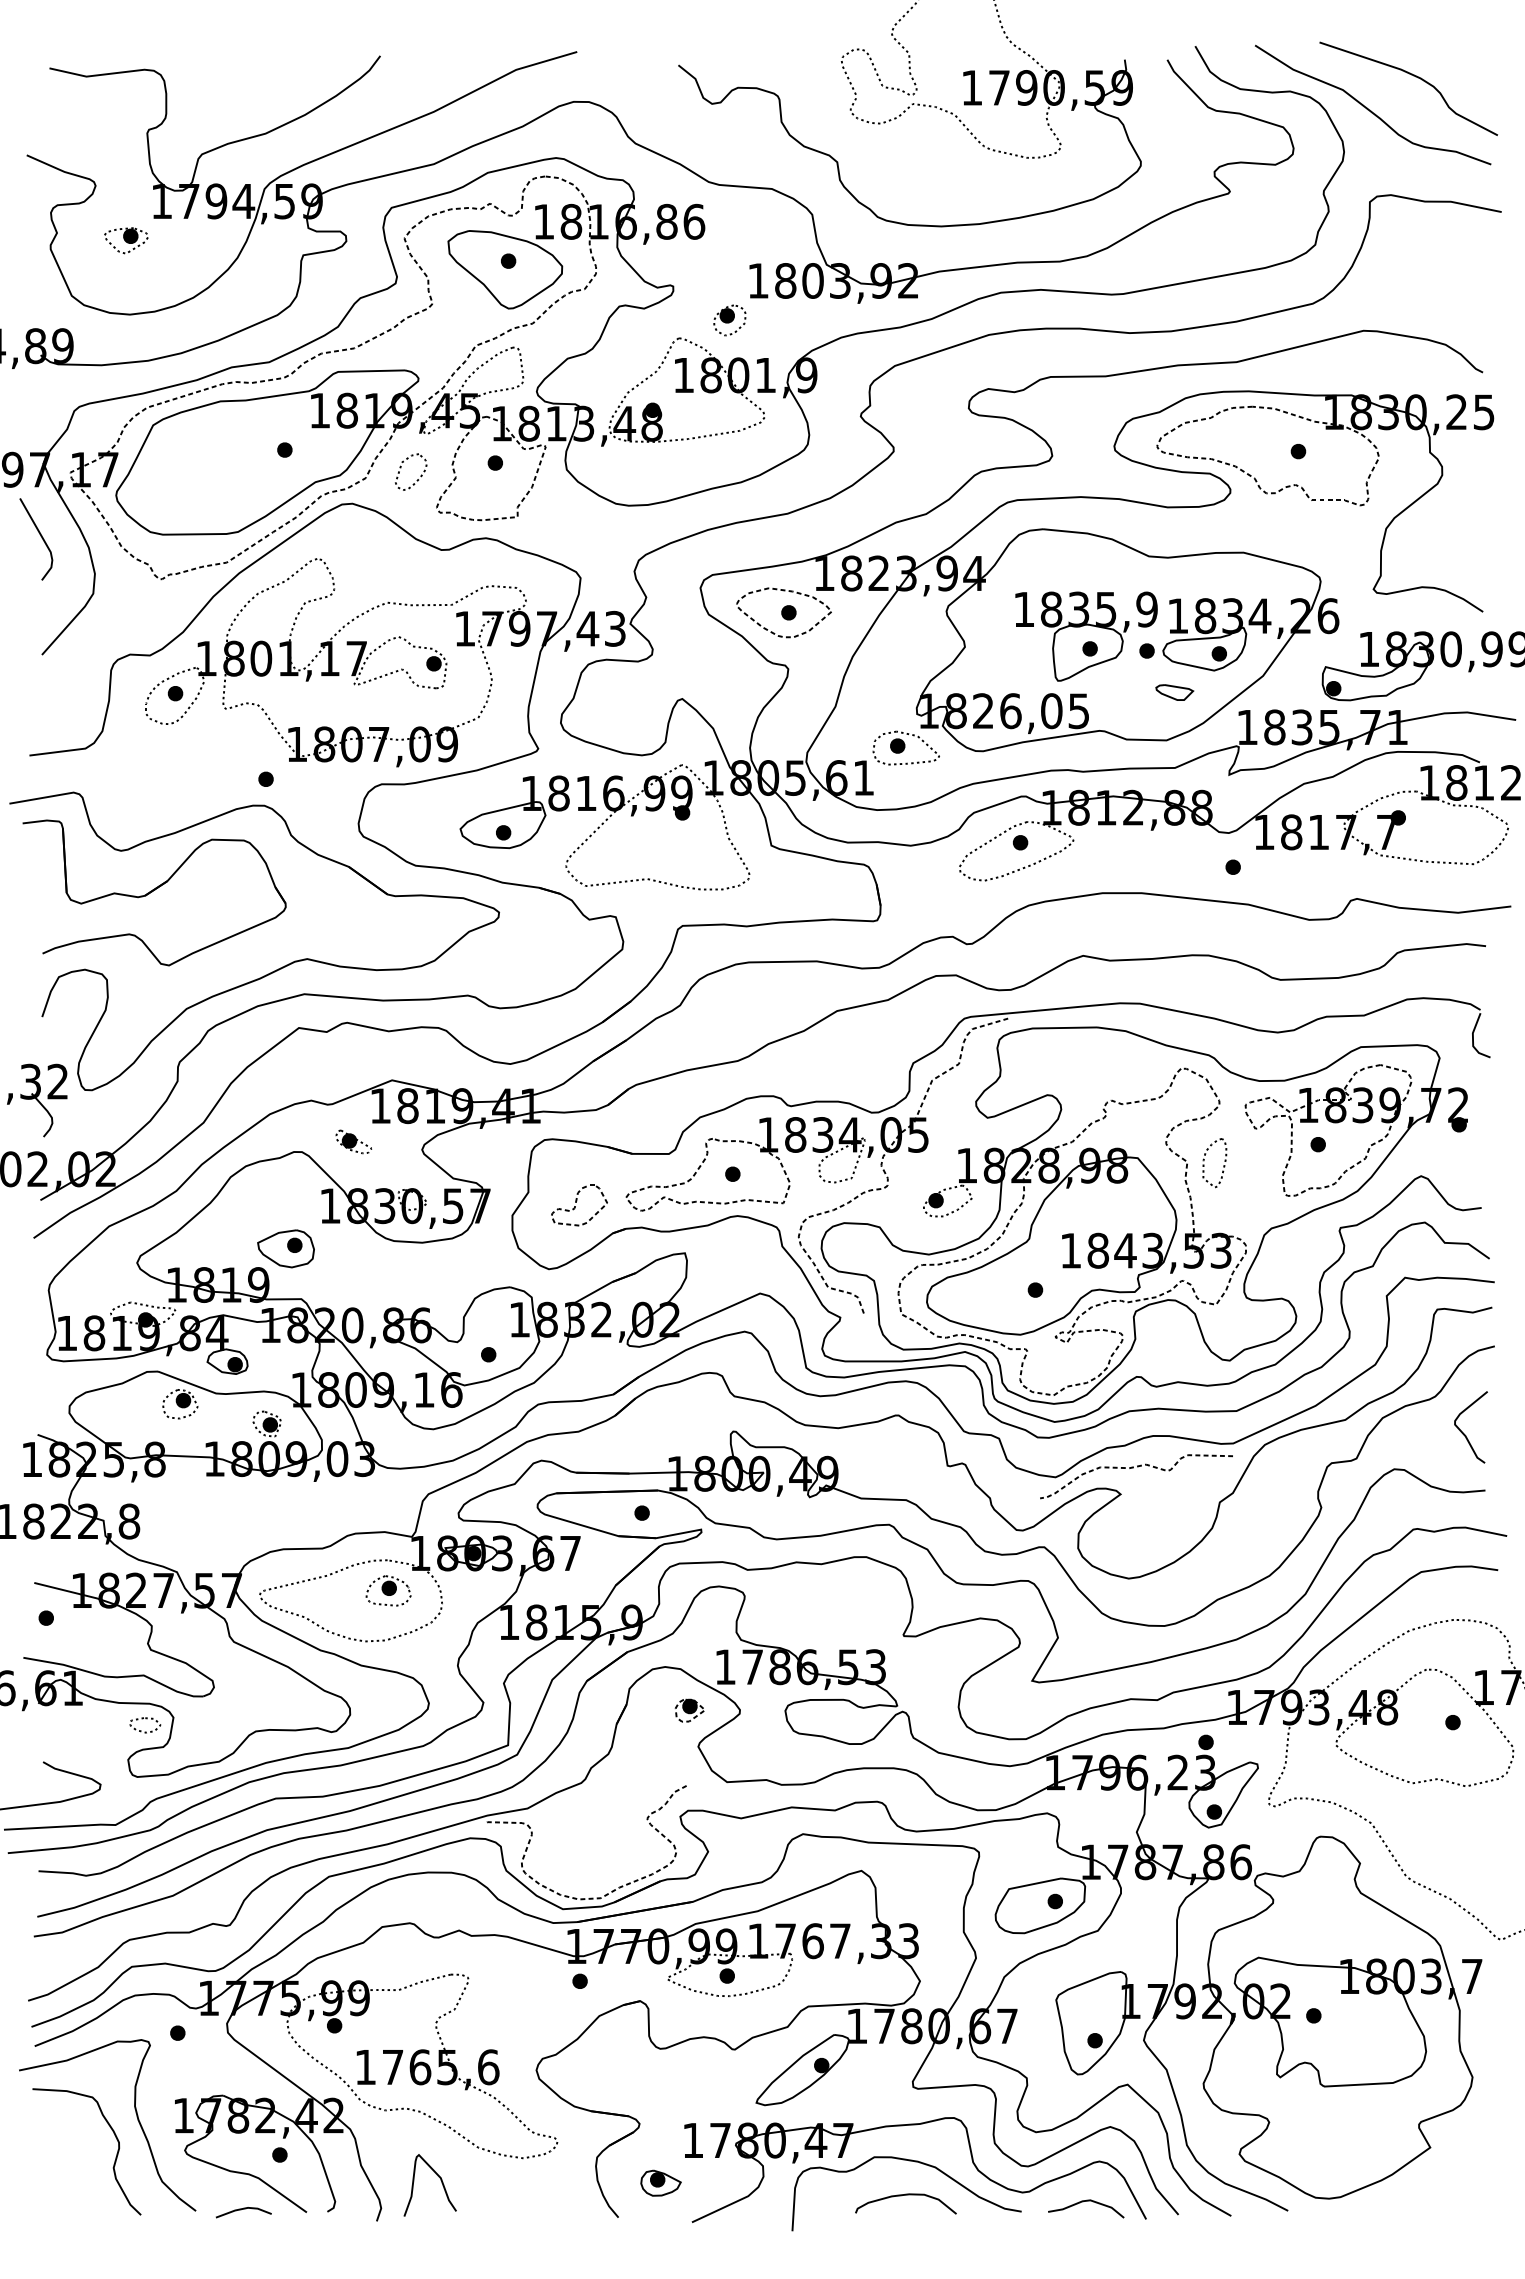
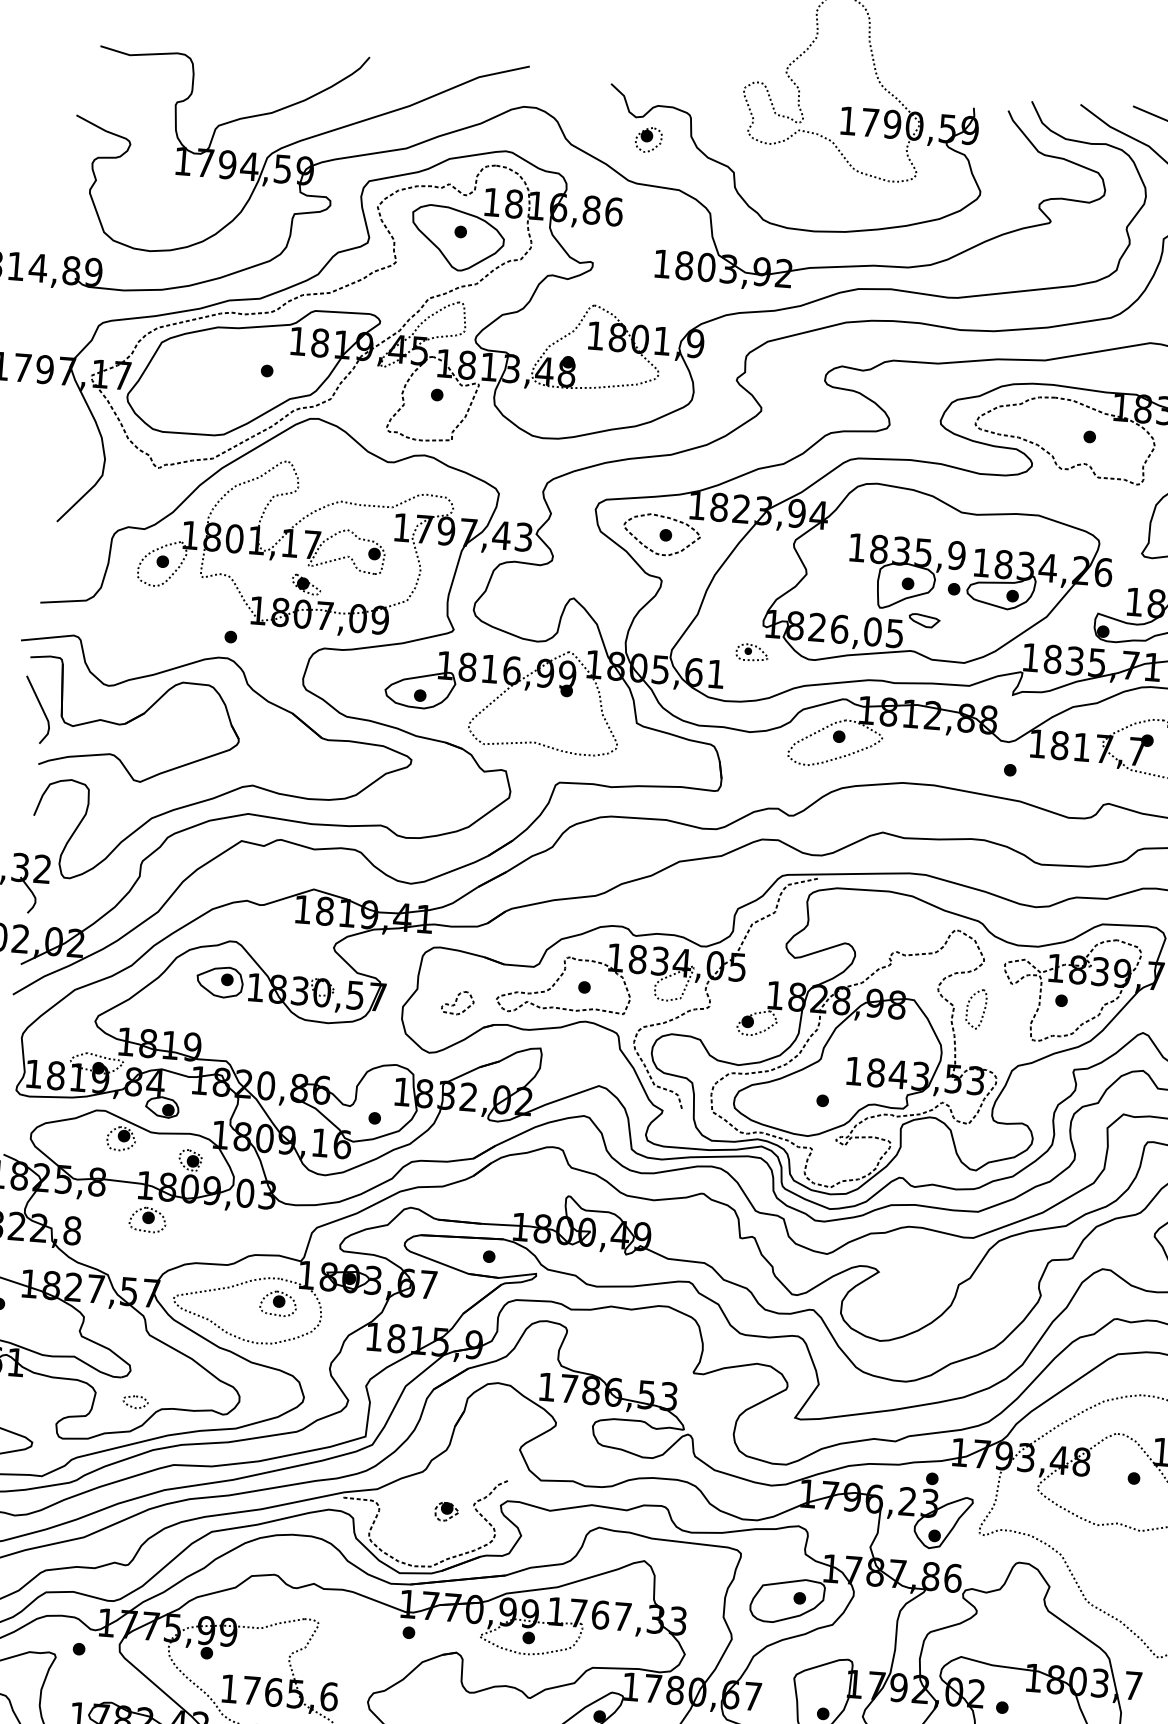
part: (126, 240) -> (151, 190), removed
part: (729, 320) -> (648, 140), moved
part: (420, 475) -> (375, 400), removed
line: (40, 536) -> (41, 708), moved
part: (1174, 692) -> (924, 620), moved
part: (905, 747) -> (751, 652), size x0.6
part: (353, 1141) -> (306, 584), moved
part: (579, 1205) -> (458, 1003), size x0.7
part: (285, 1248) -> (219, 981), moved
curve: (1133, 1468) -> (890, 1251), removed
part: (220, 1500) -> (147, 1219), added
part: (689, 1710) -> (446, 1511), moved
part: (145, 1725) -> (135, 1402), moved

